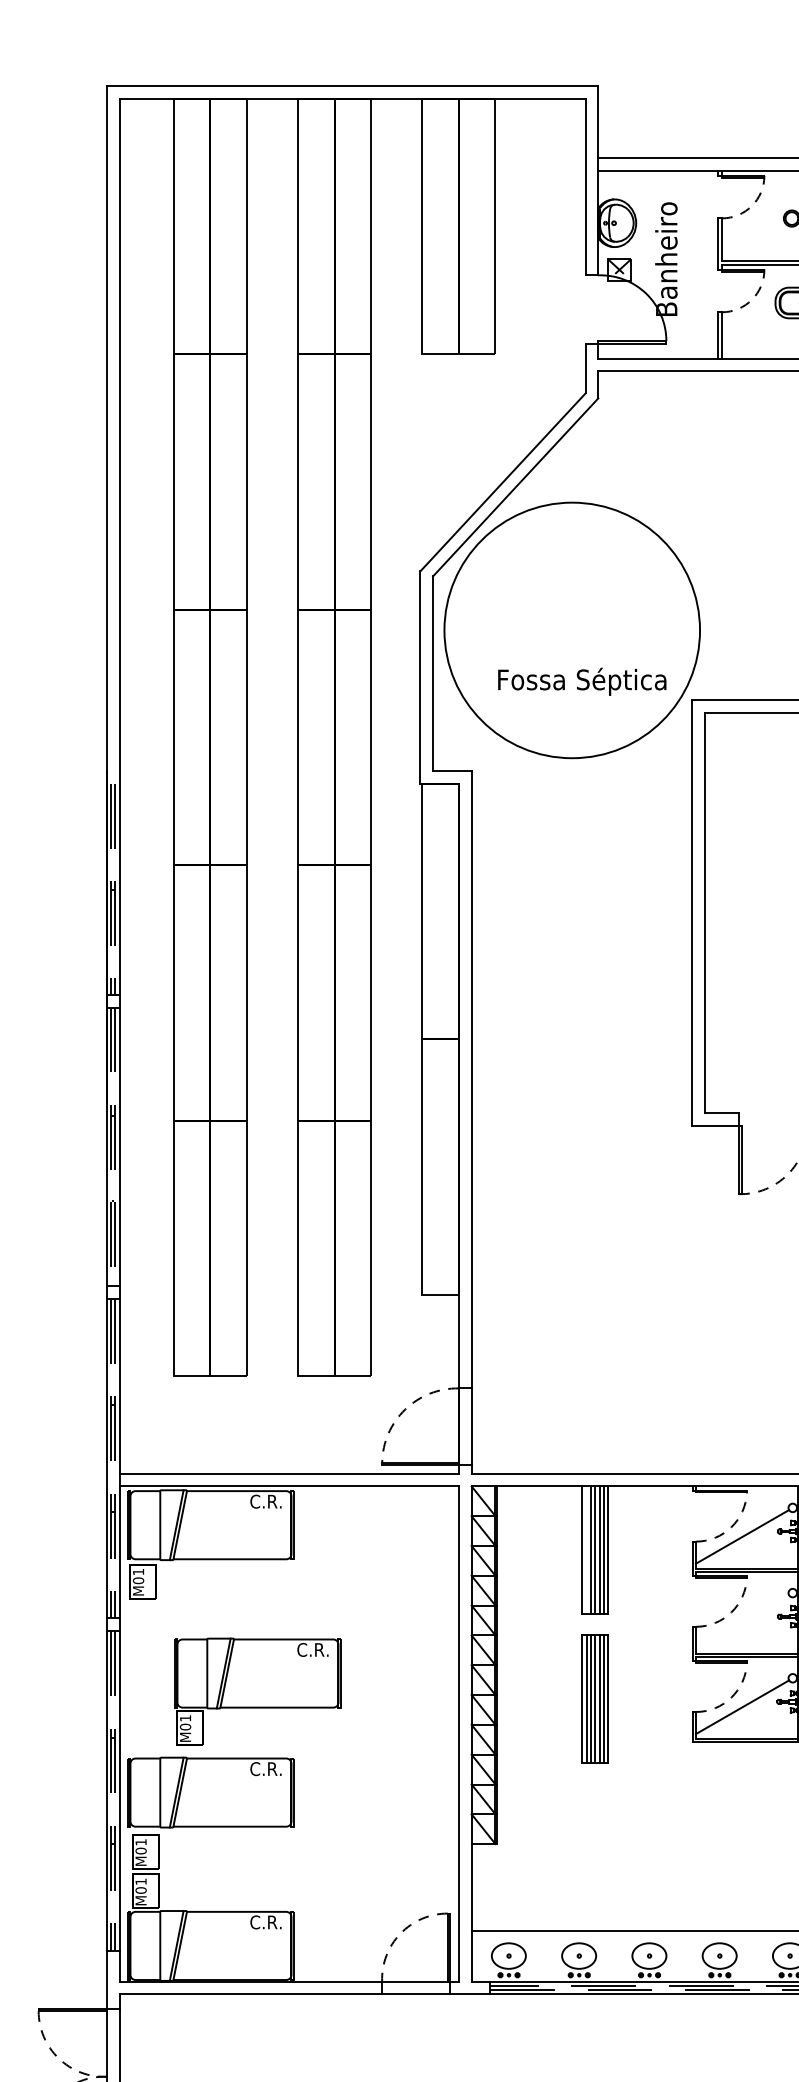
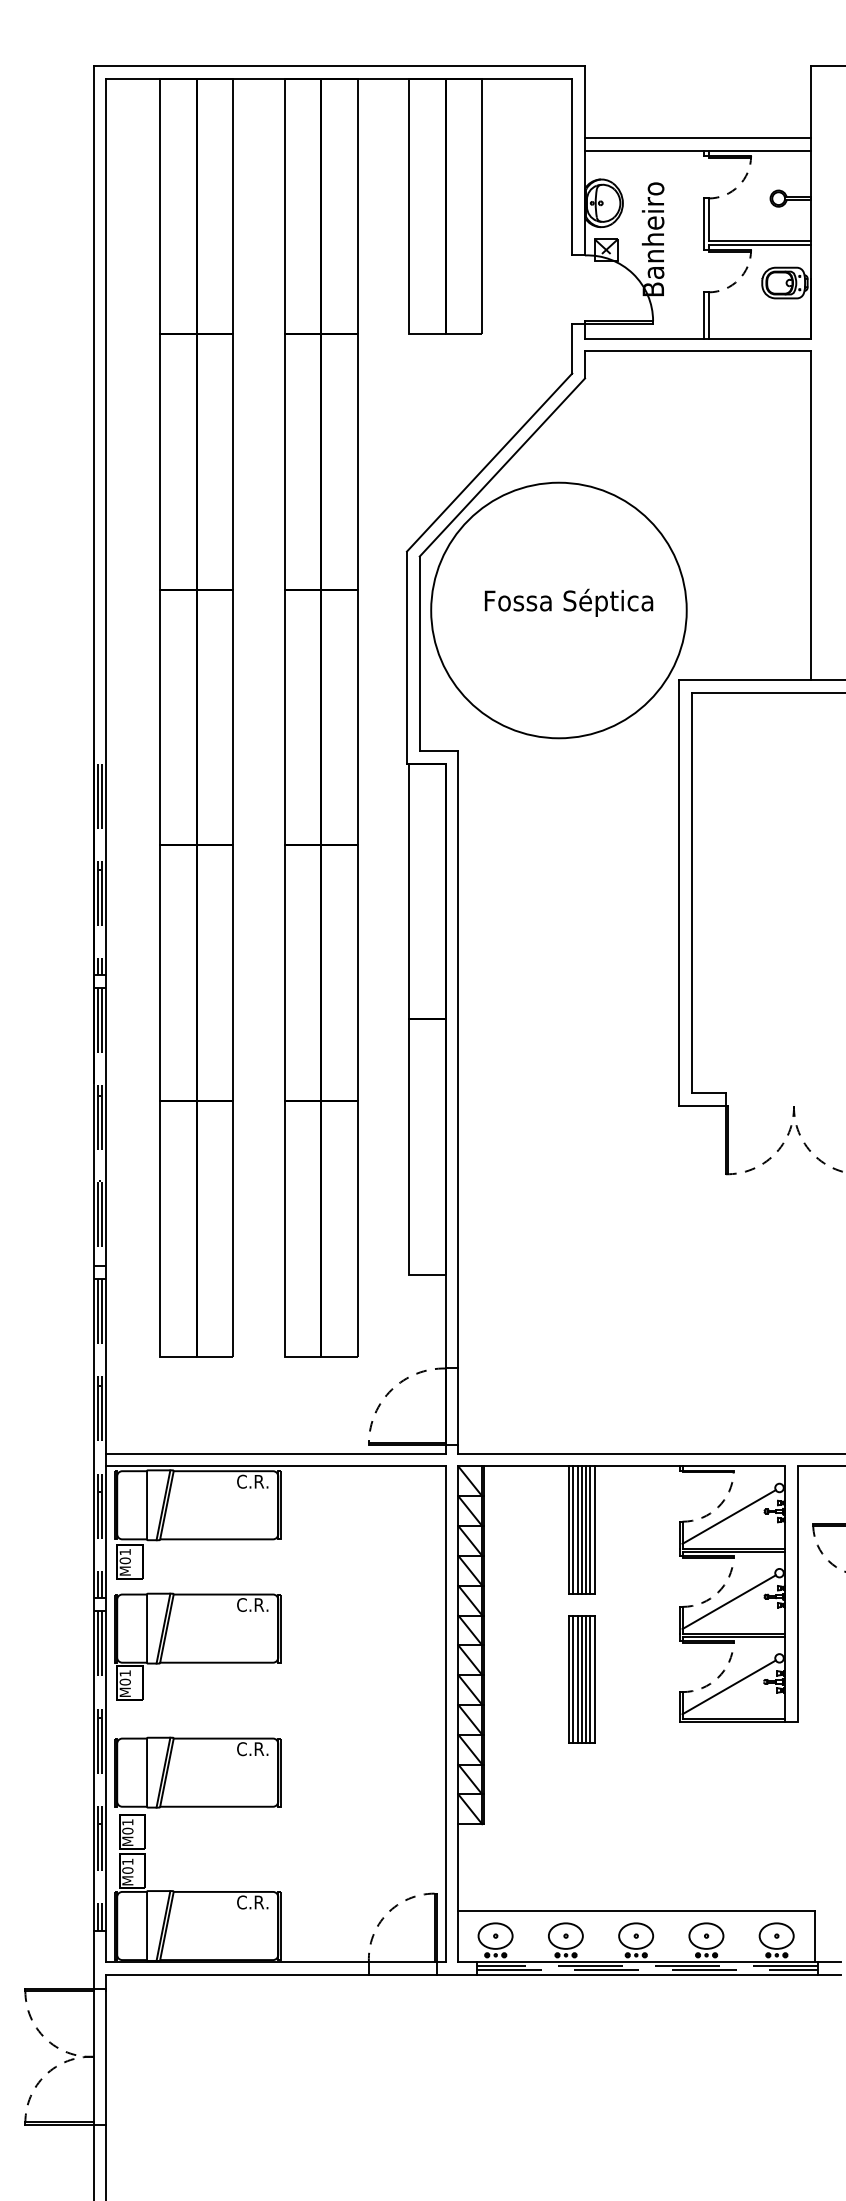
text: (581, 681) -> (568, 602), moved
line: (586, 1550) -> (573, 1530), added
line: (741, 1622) -> (728, 1602), added
part: (257, 1691) -> (197, 1646), moved

